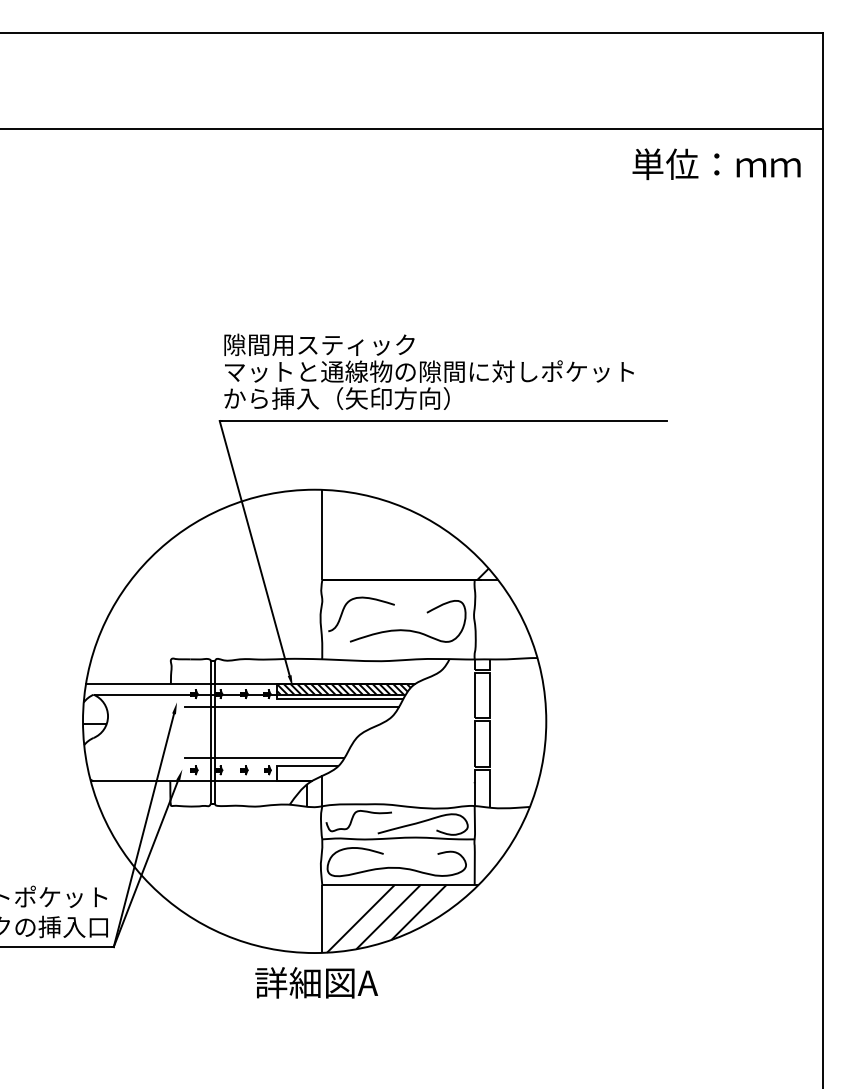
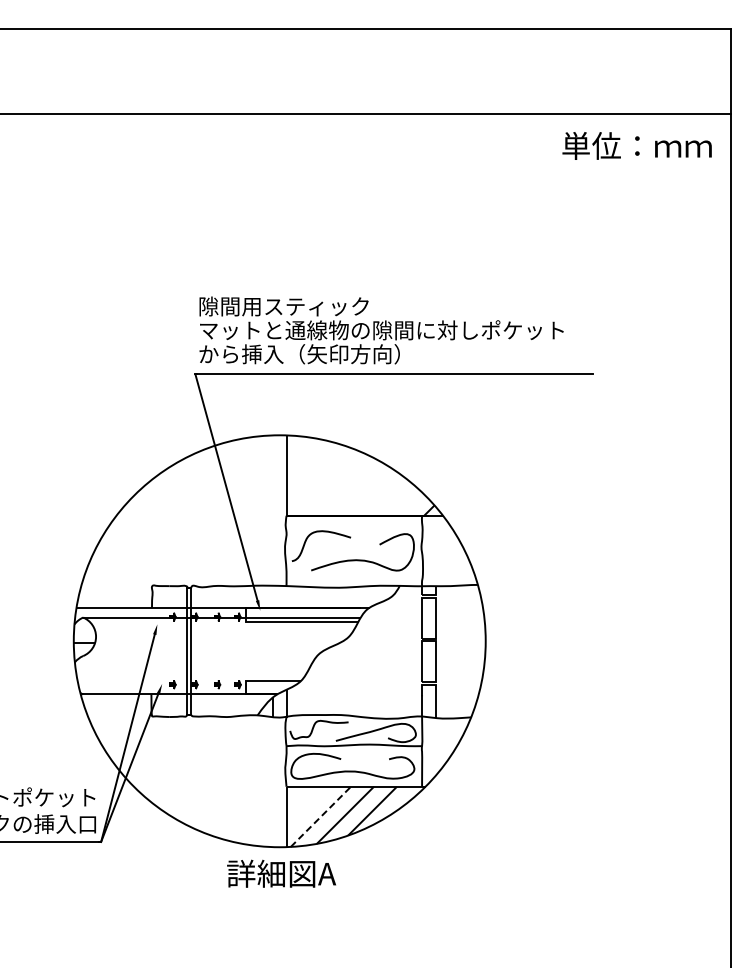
hatch: (344, 689) -> (306, 612), removed
line: (291, 707) -> (259, 628), removed
line: (264, 758) -> (235, 674), removed
line: (360, 918) -> (320, 816), solid -> dashed

